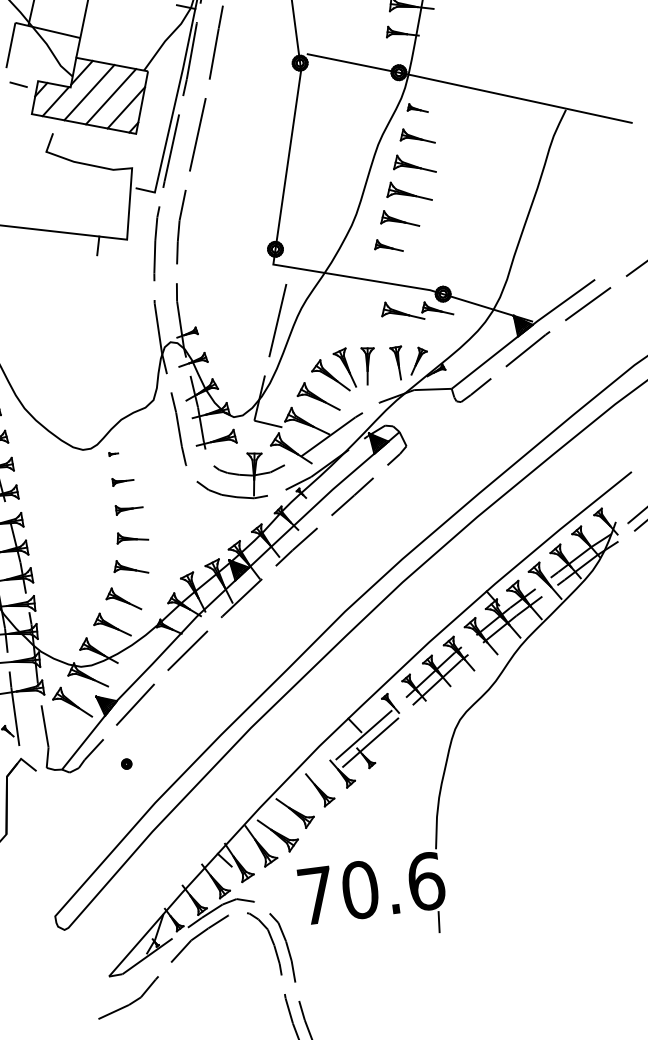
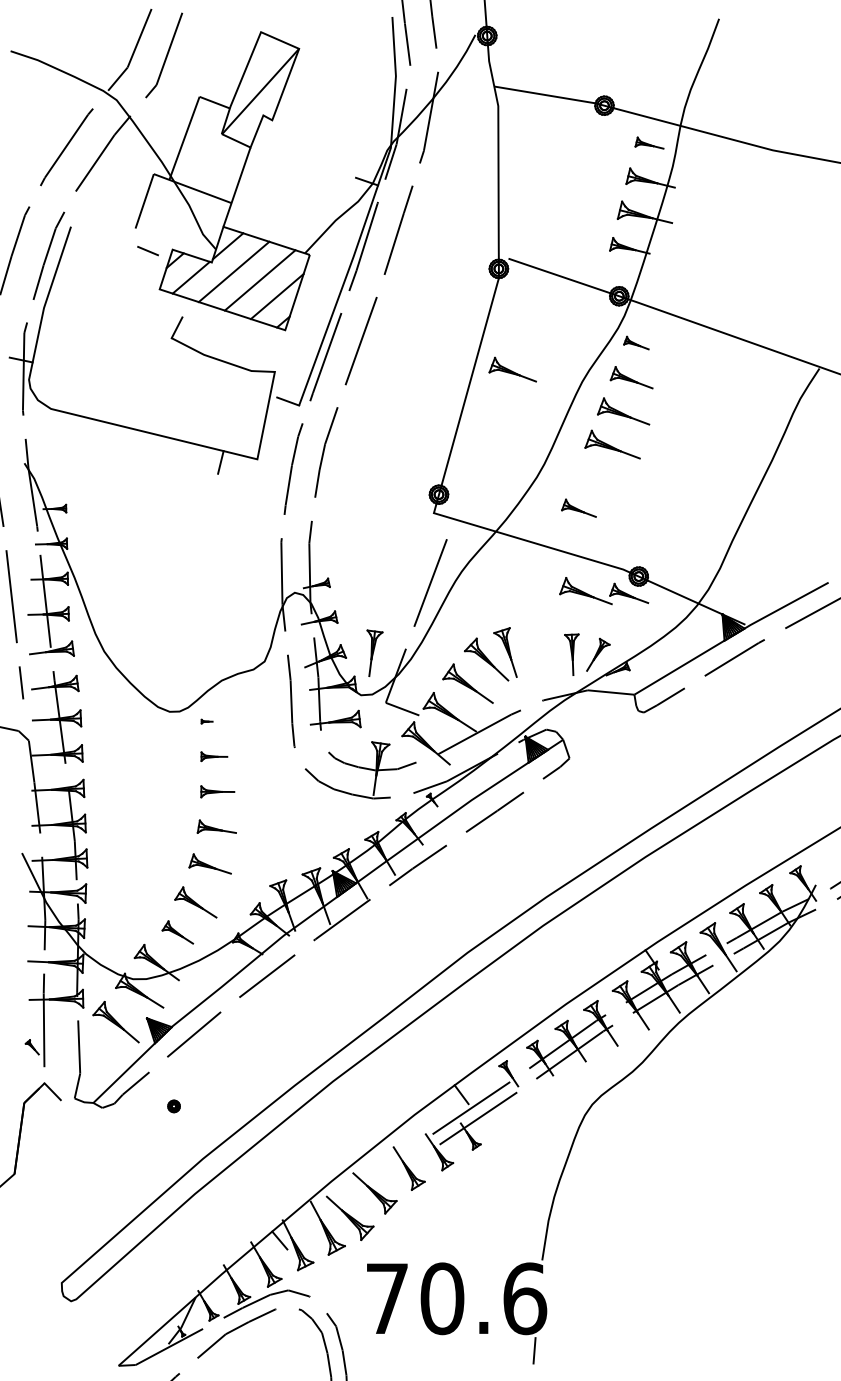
part: (399, 218) -> (512, 369), moved
part: (369, 365) -> (374, 652), moved
part: (111, 625) -> (177, 932), size x0.7

